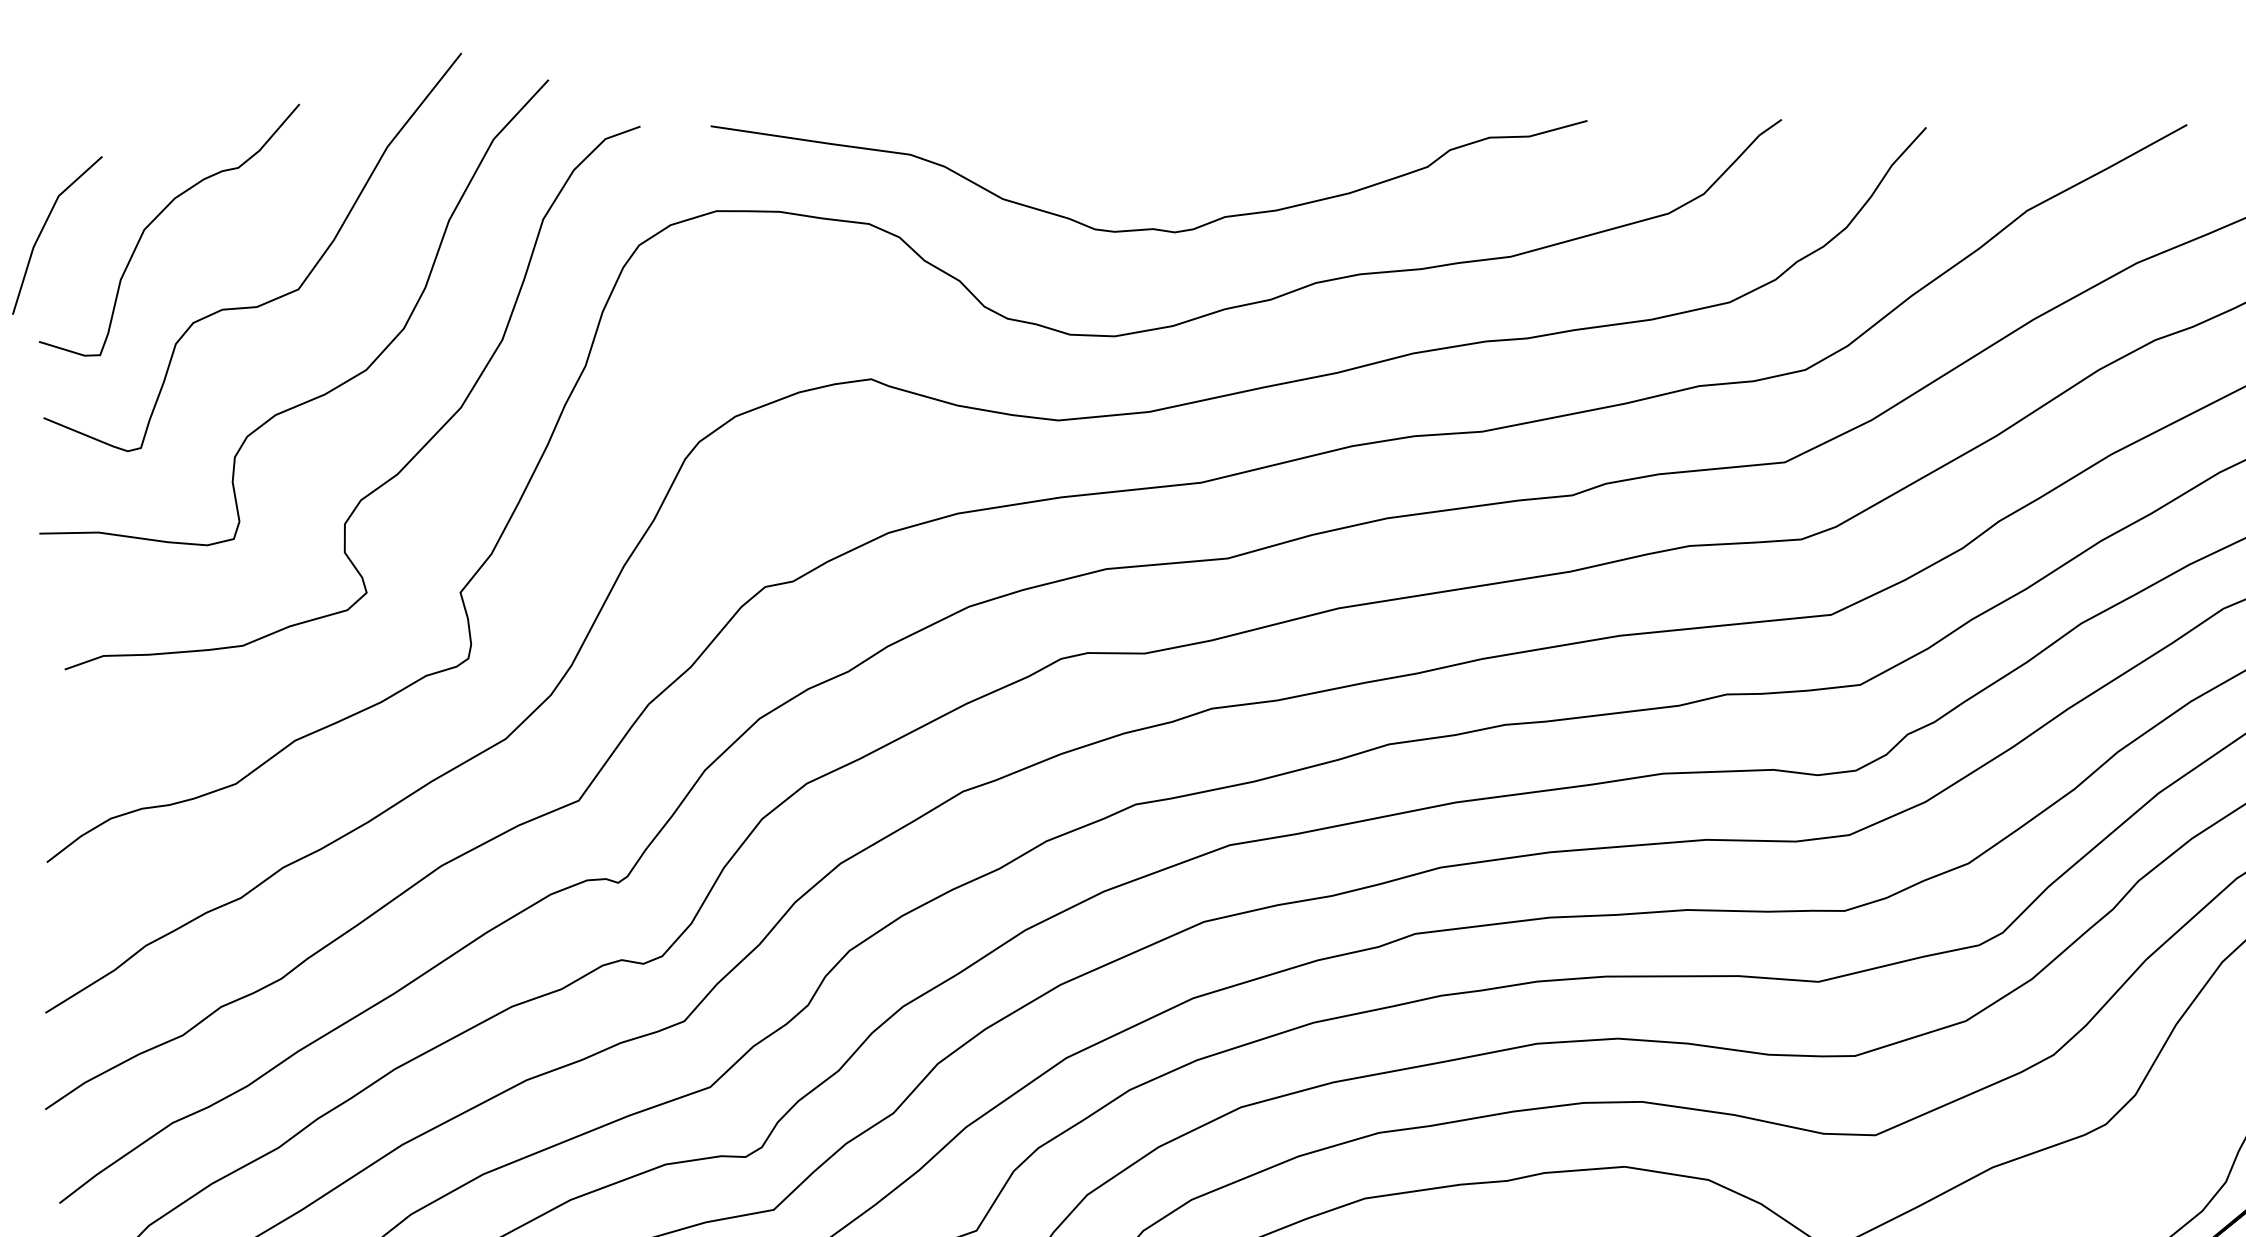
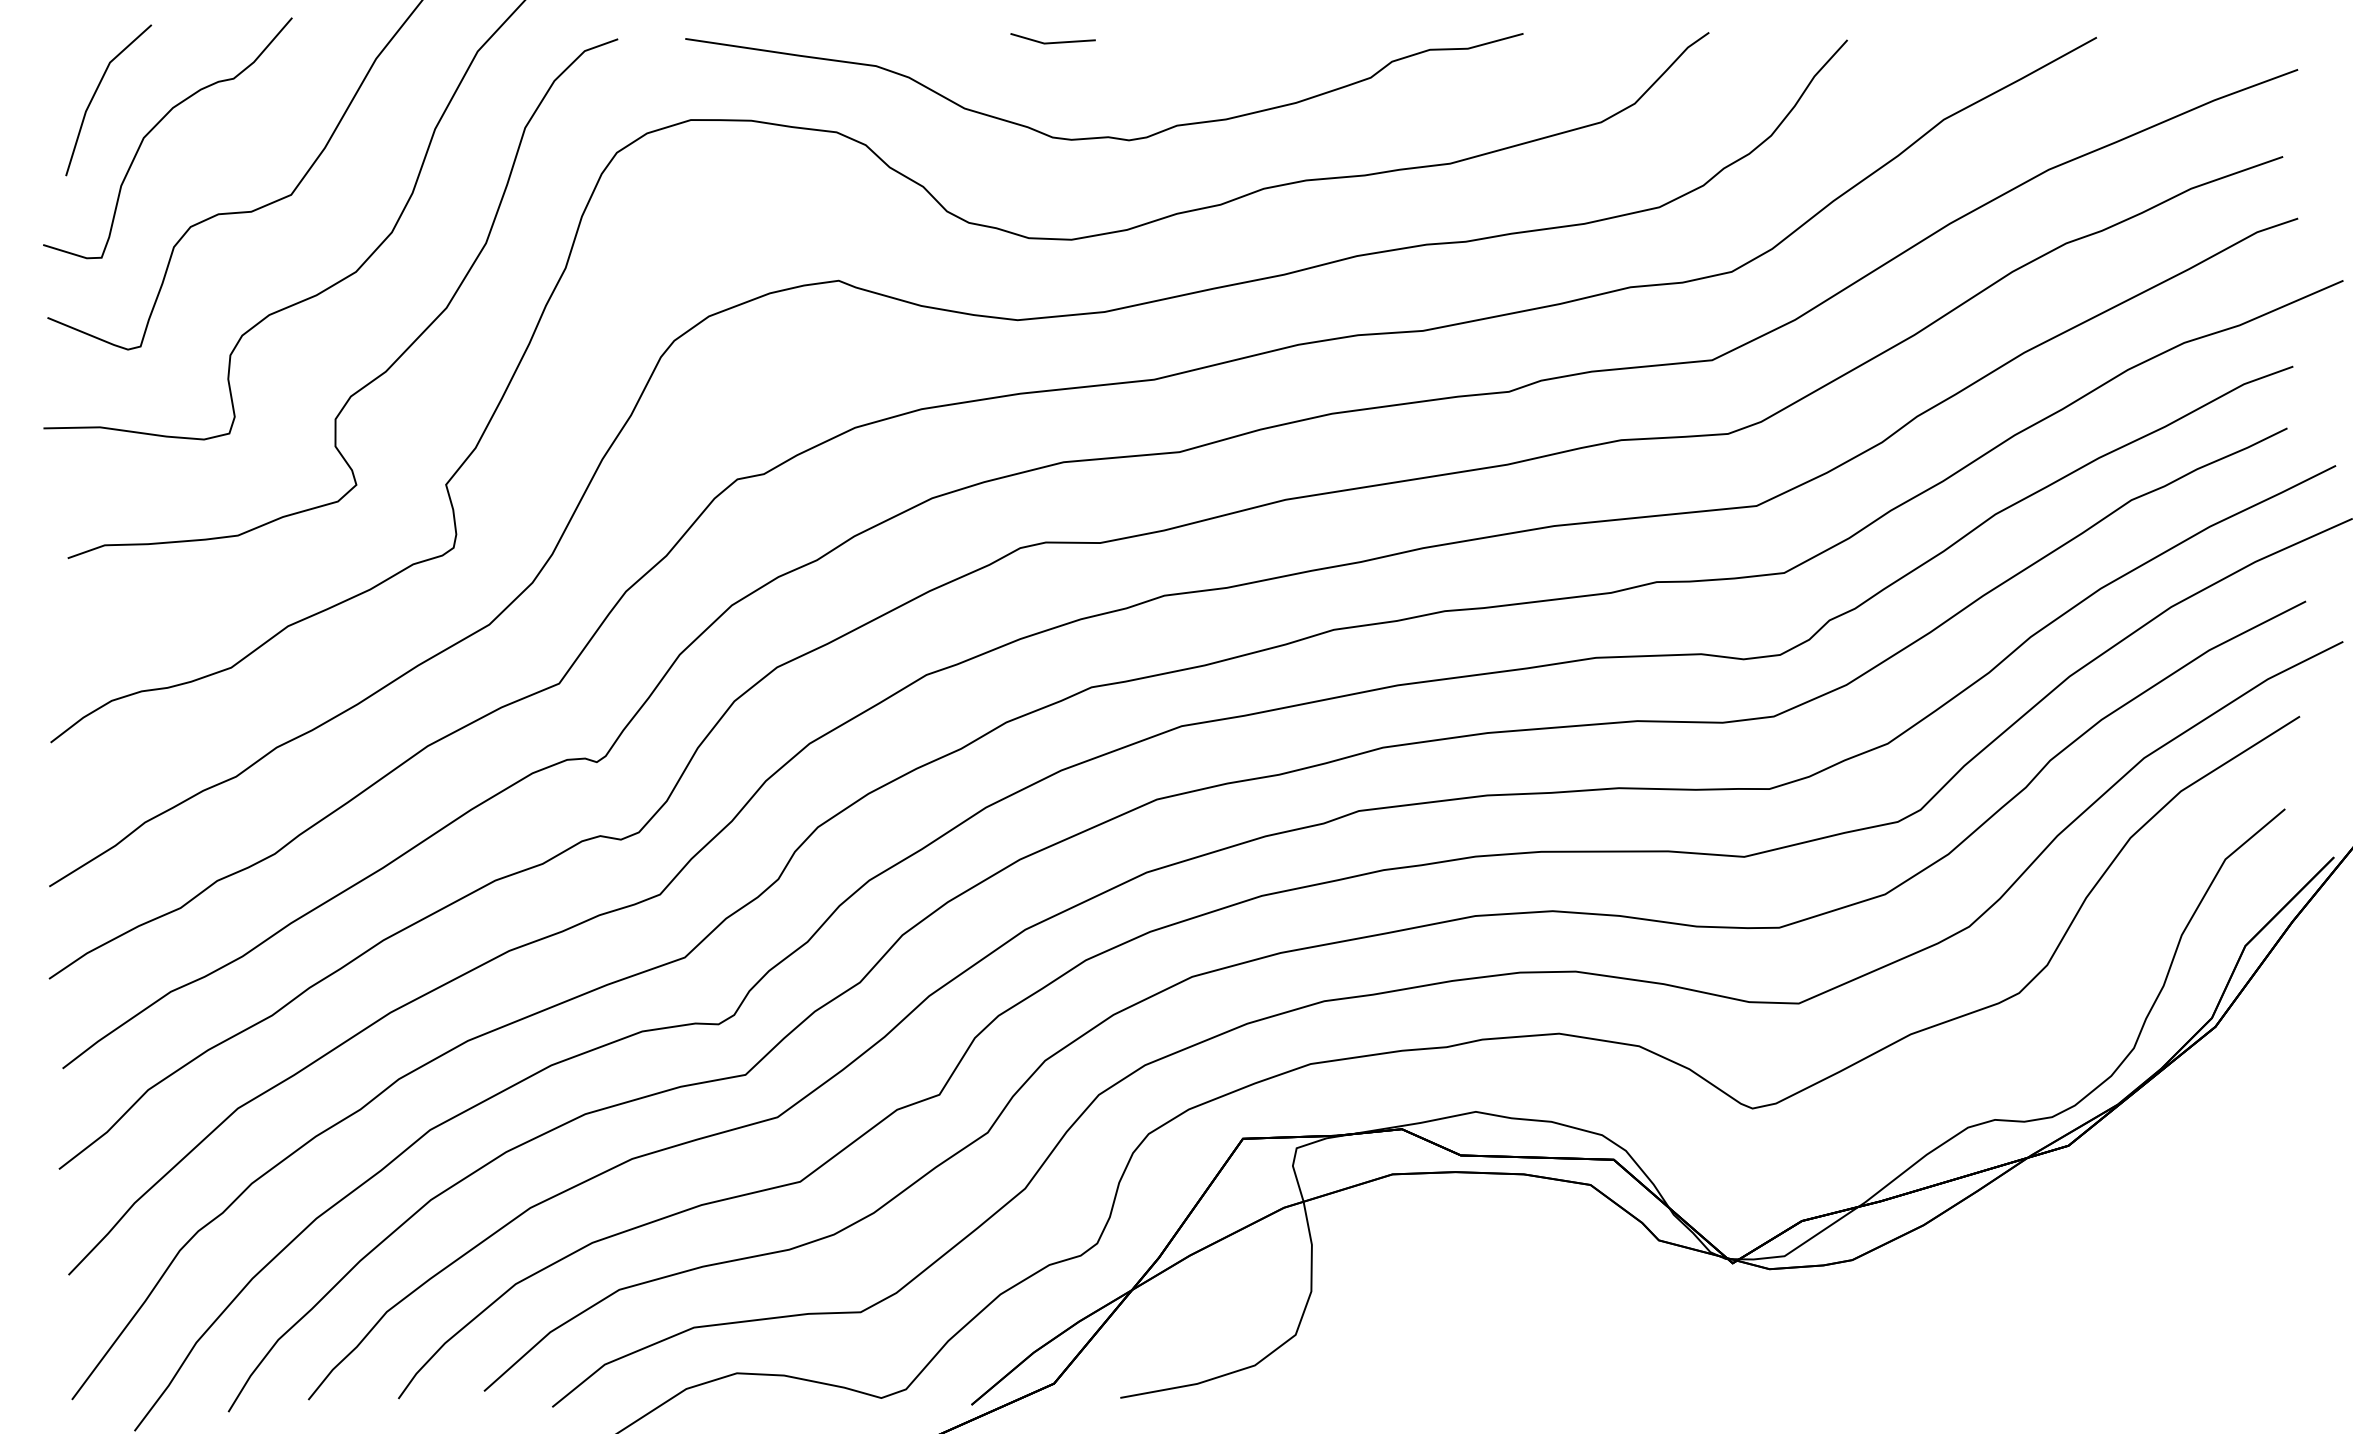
line: (1094, 130) -> (1052, 42), added
line: (43, 229) -> (95, 94), moved

